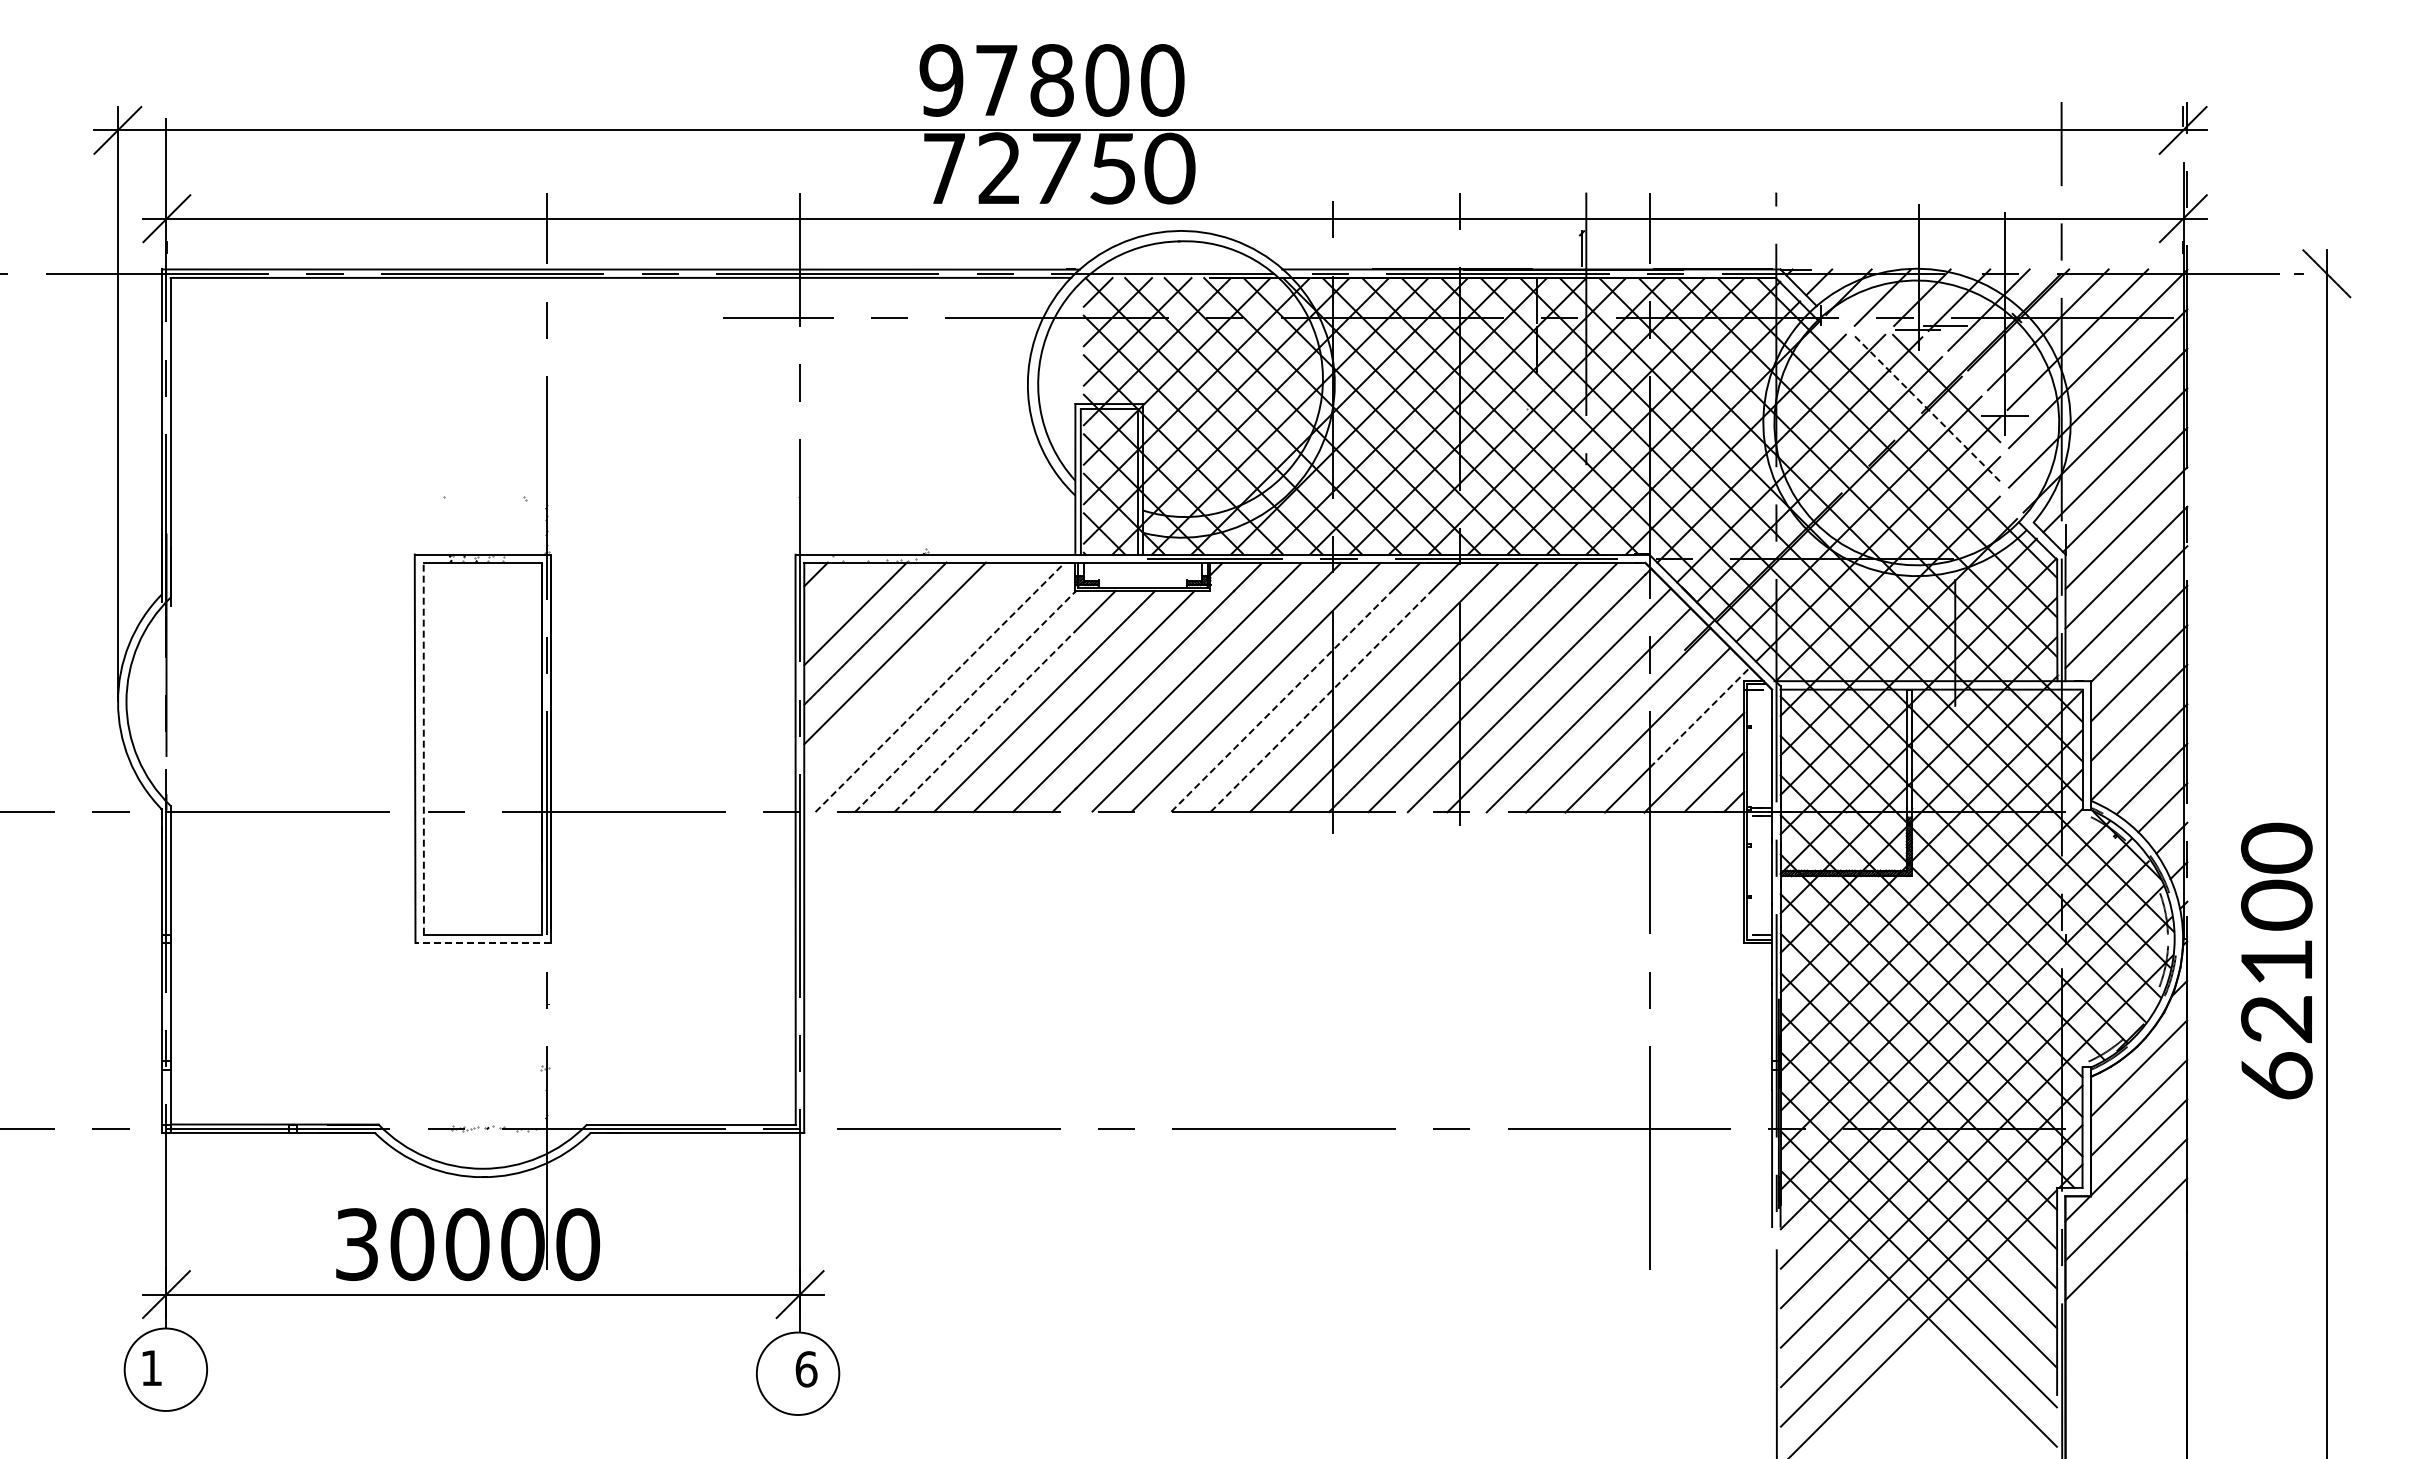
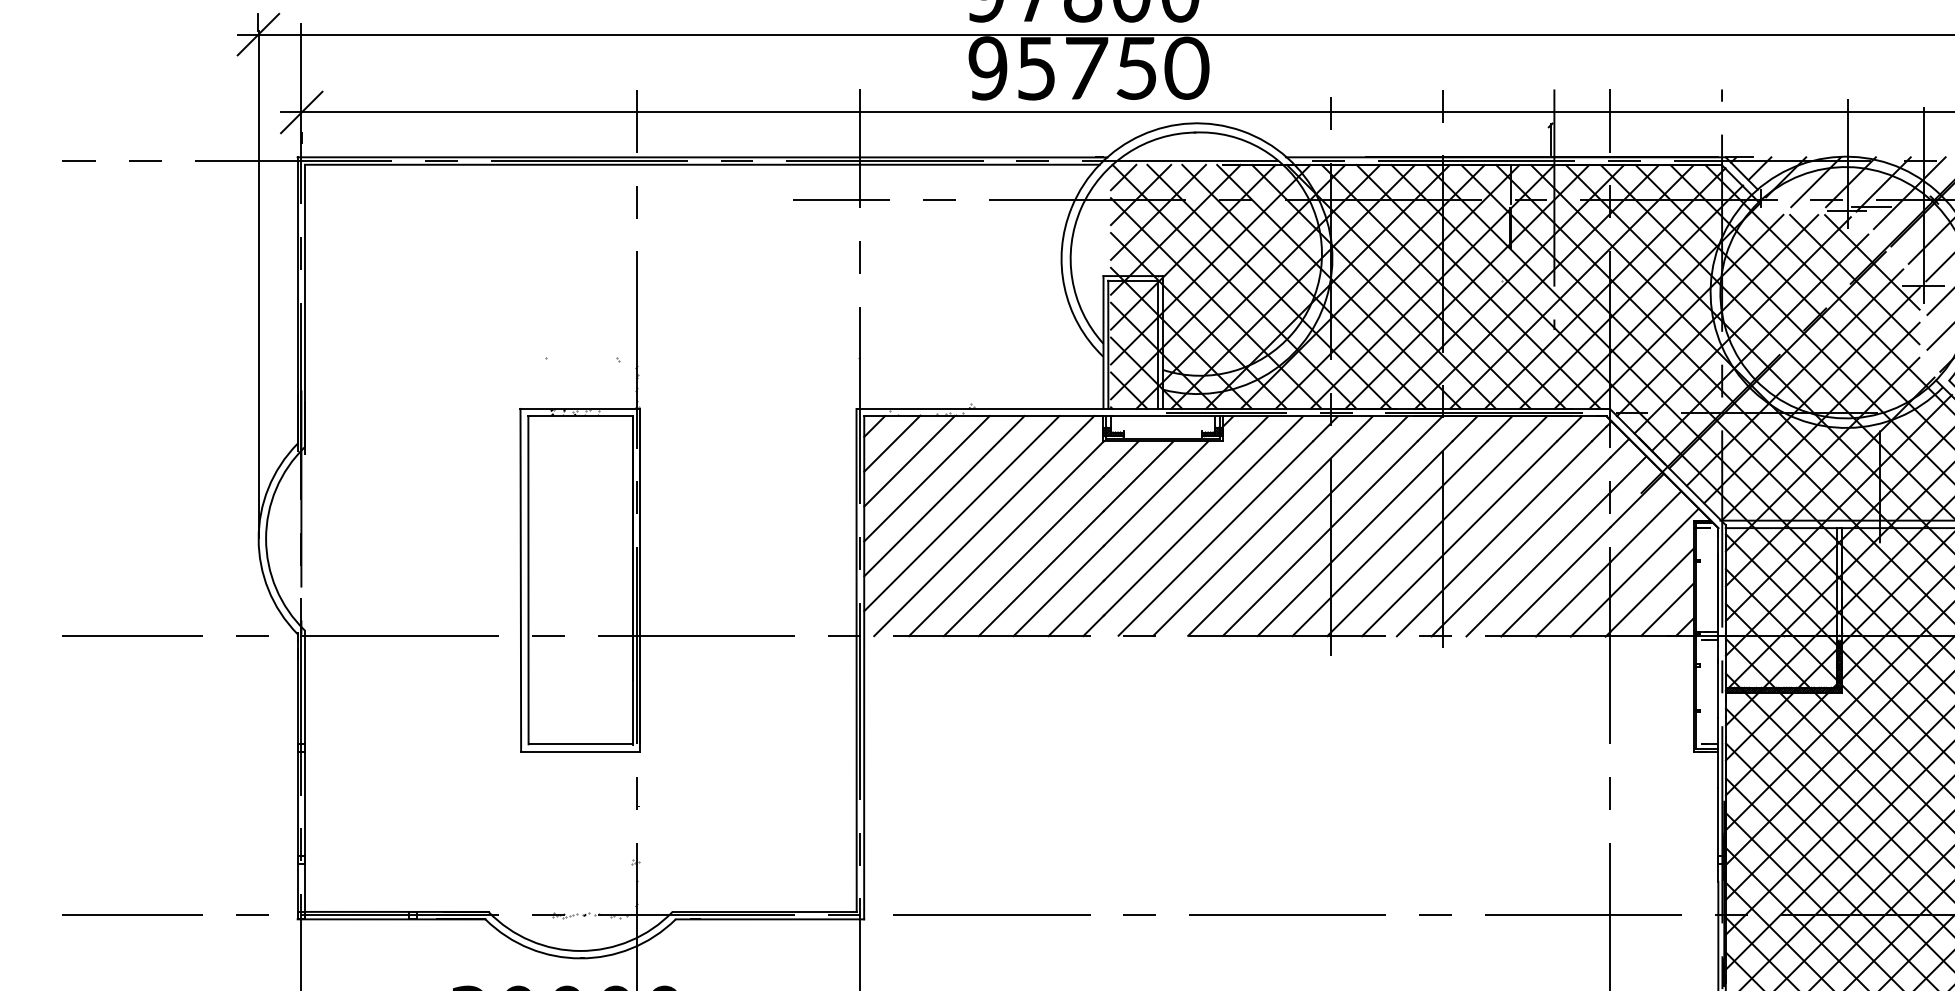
text: (971, 168) -> (1011, 68), 72 -> 95
line: (1926, 408) -> (1854, 280), dashed -> solid
line: (835, 593) -> (891, 443), added
line: (914, 672) -> (961, 512), added
line: (940, 686) -> (984, 525), dashed -> solid
line: (965, 701) -> (1006, 538), dashed -> solid
line: (1282, 701) -> (1286, 538), dashed -> solid
line: (1321, 701) -> (1320, 538), dashed -> solid
line: (1699, 717) -> (1654, 552), dashed -> solid
line: (985, 721) -> (1024, 556), dashed -> solid
line: (423, 748) -> (528, 580), dashed -> solid
line: (483, 943) -> (581, 752), dashed -> solid

